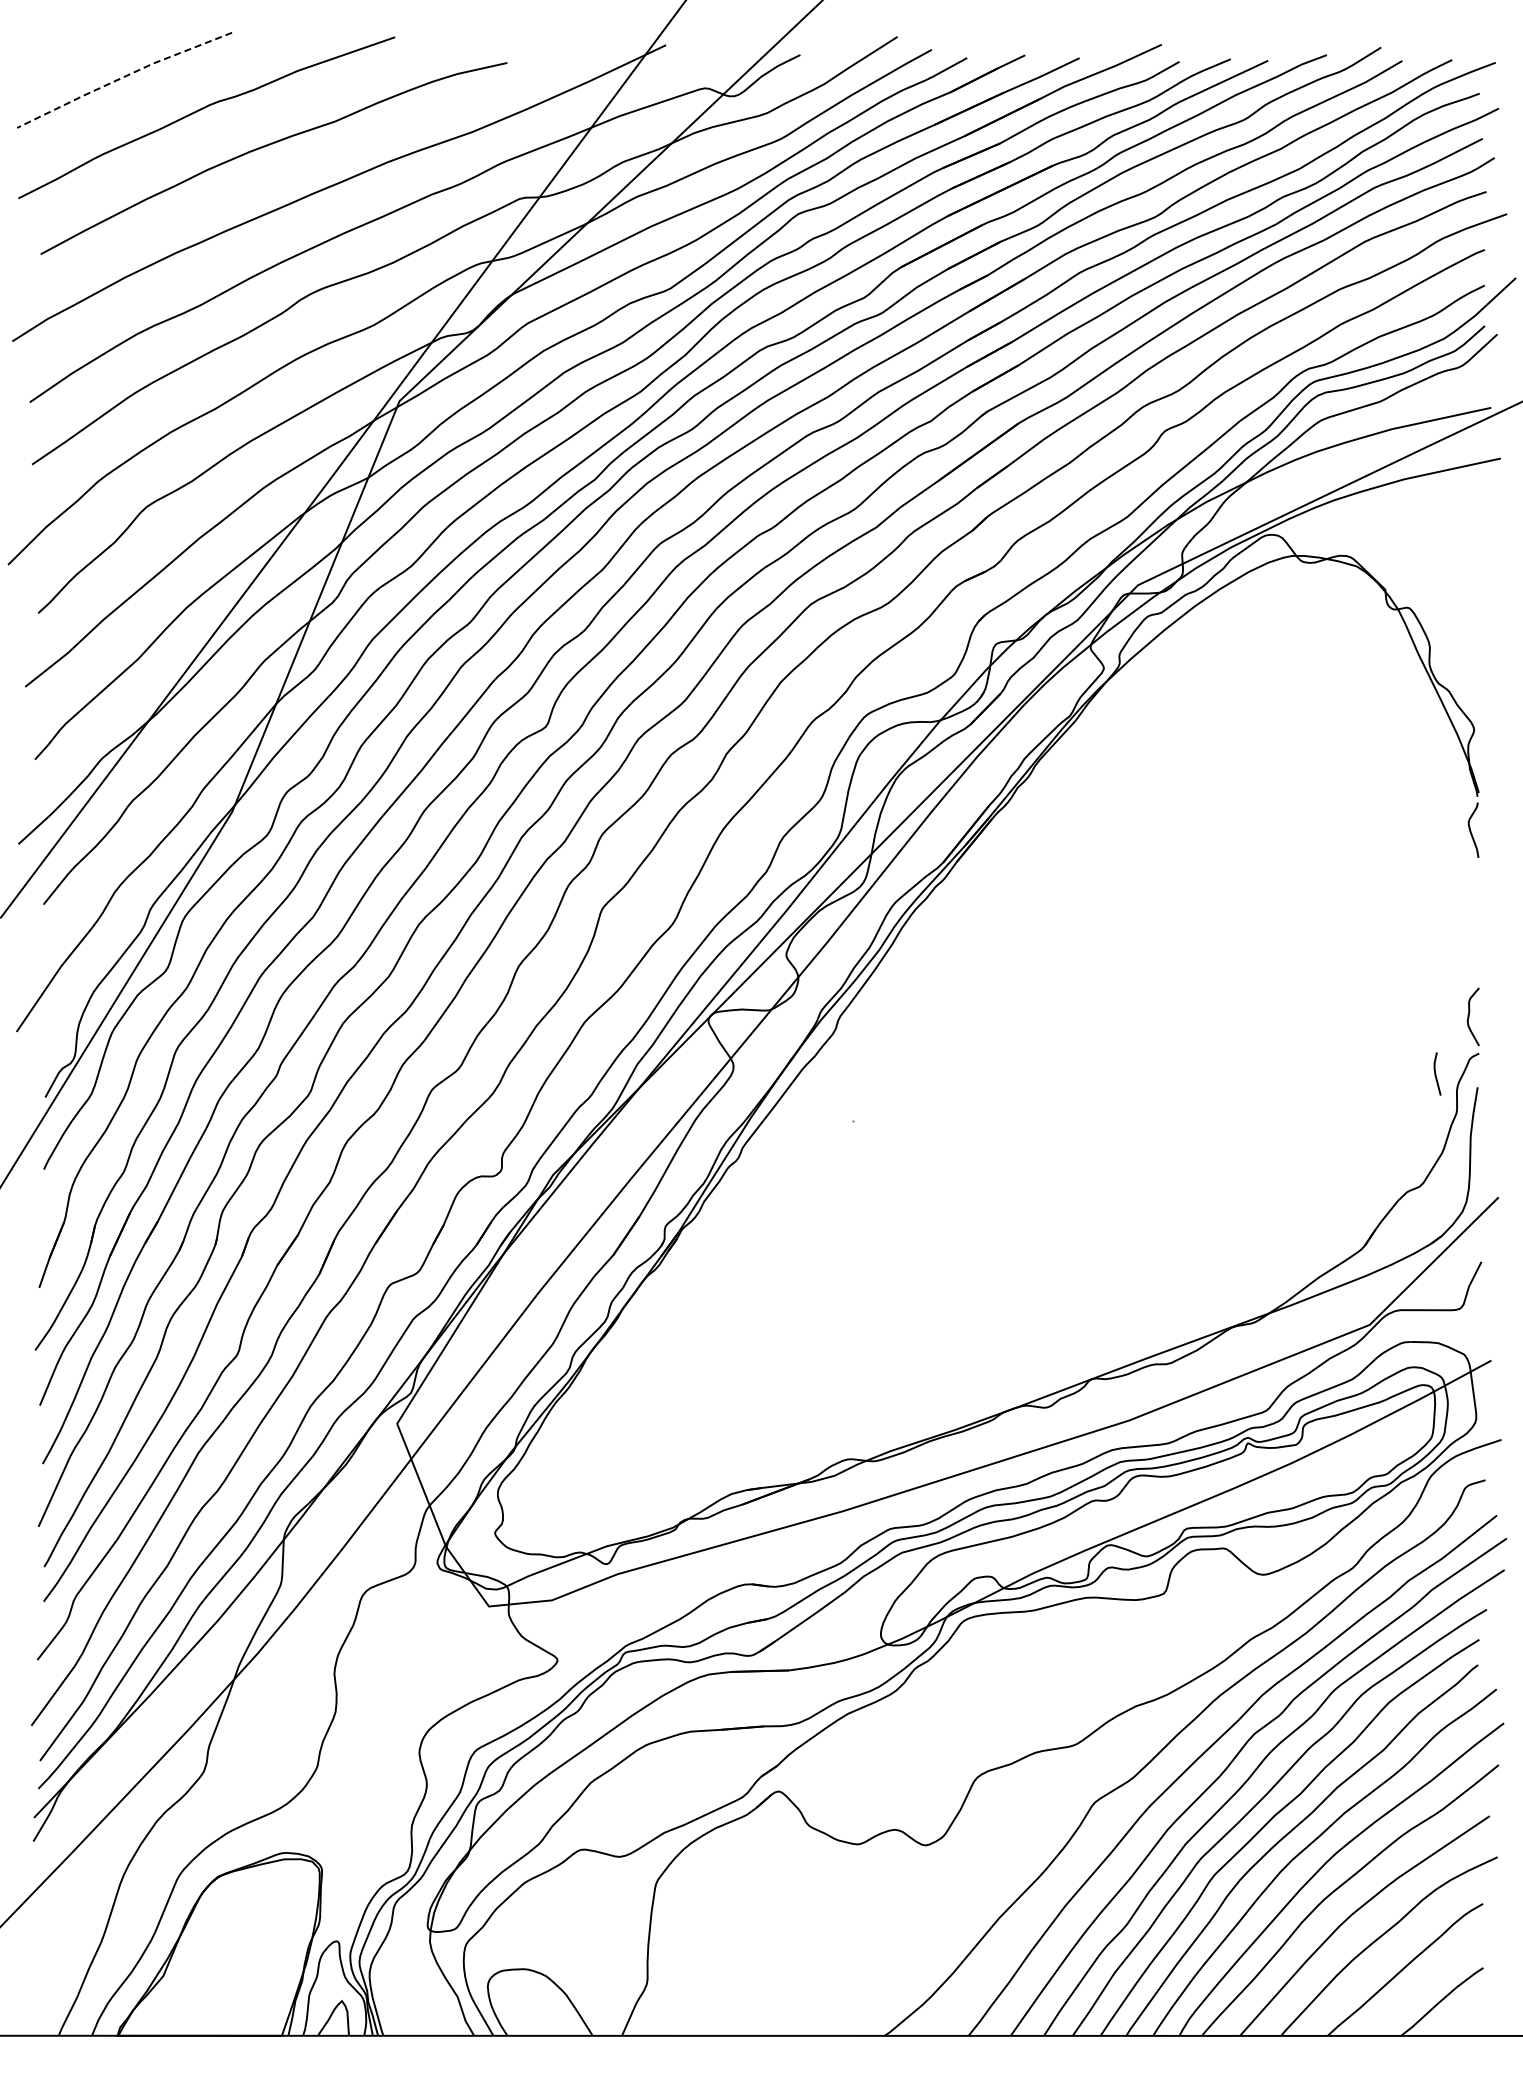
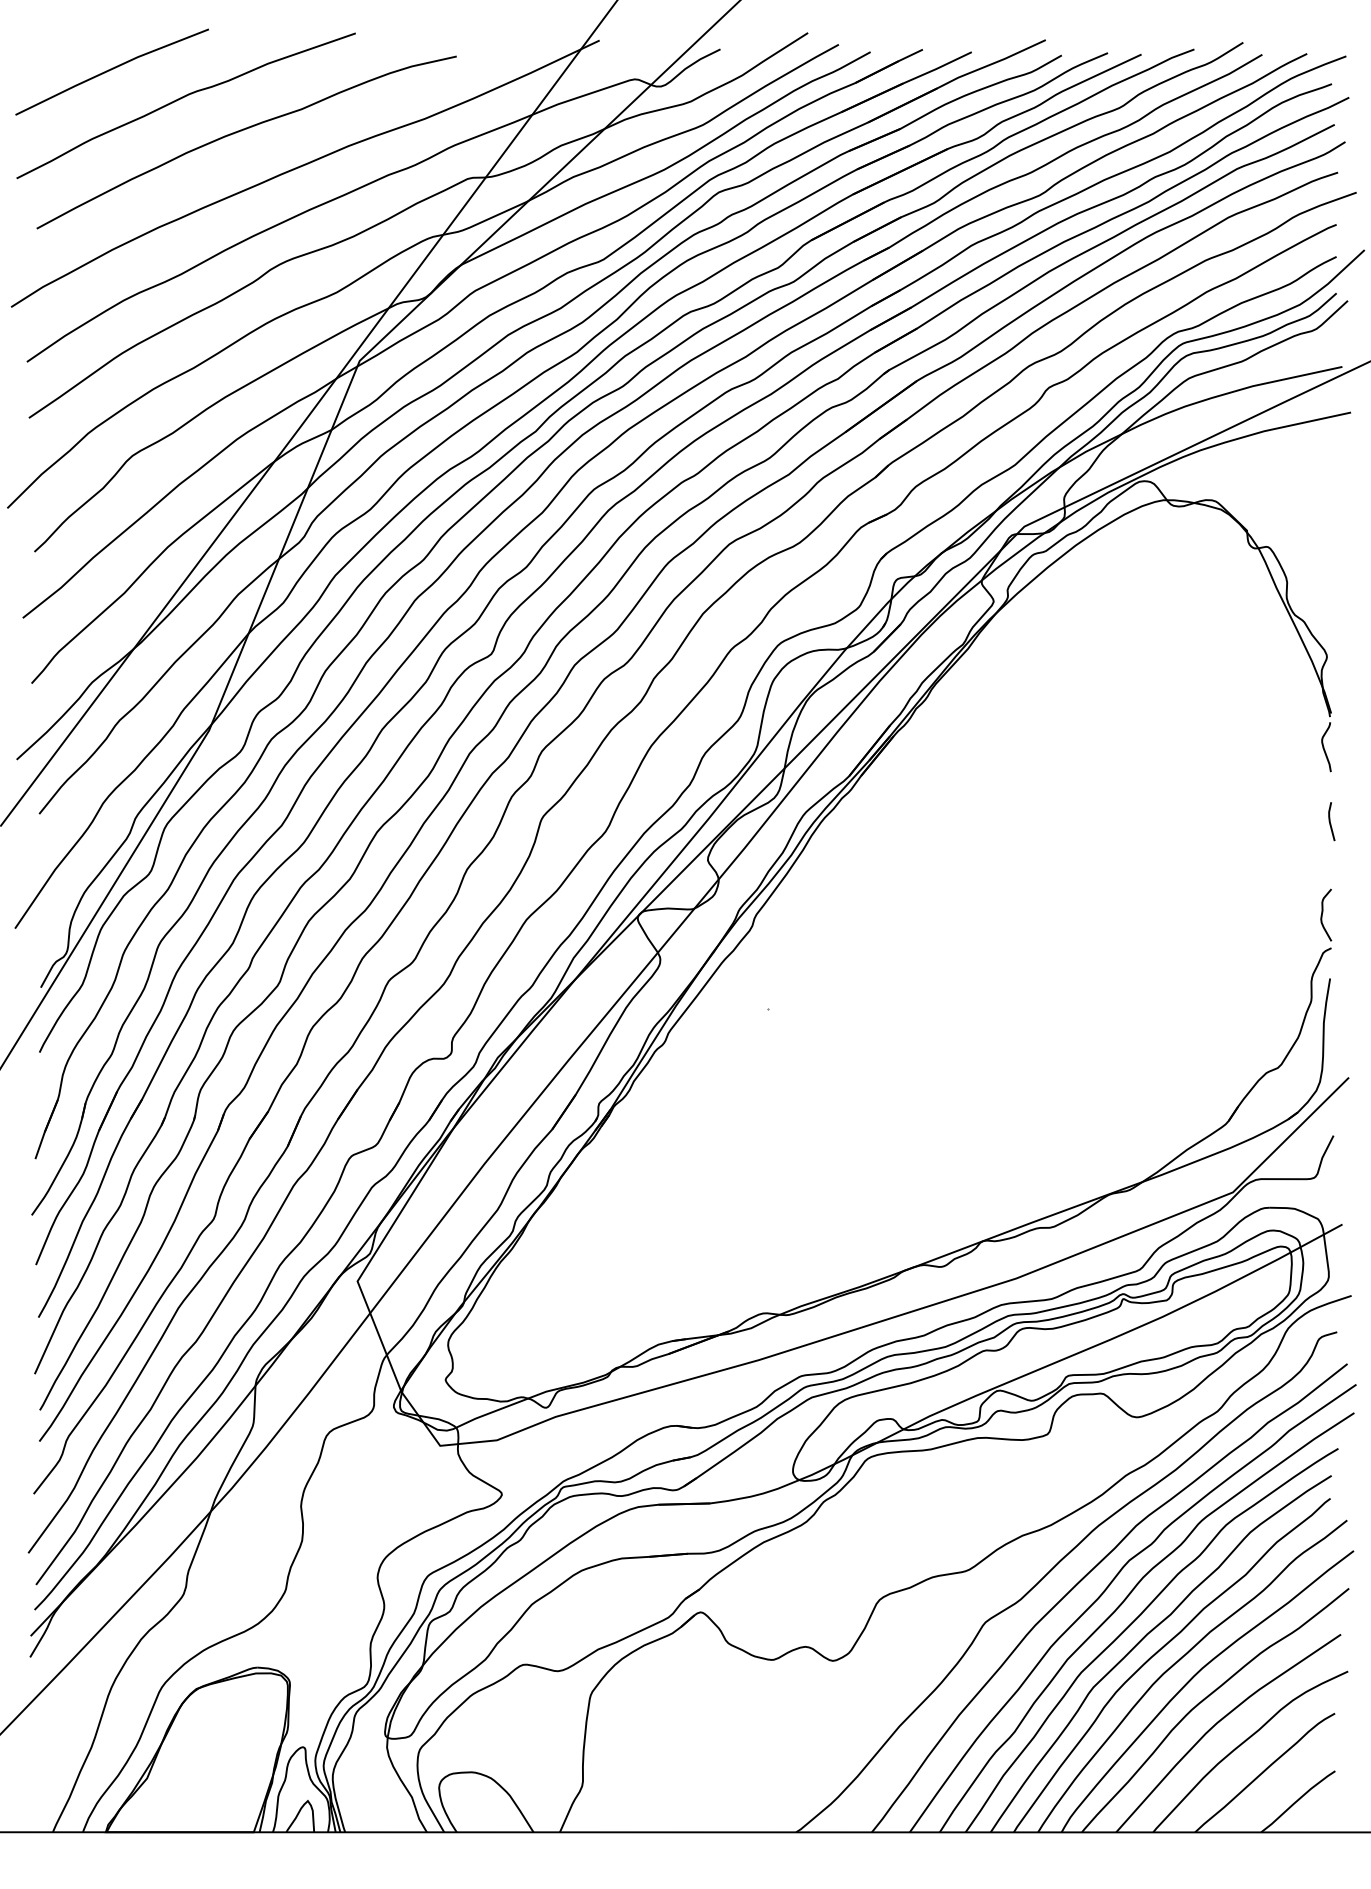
line: (123, 77) -> (111, 69), dashed -> solid
line: (1436, 1073) -> (1330, 821), moved

